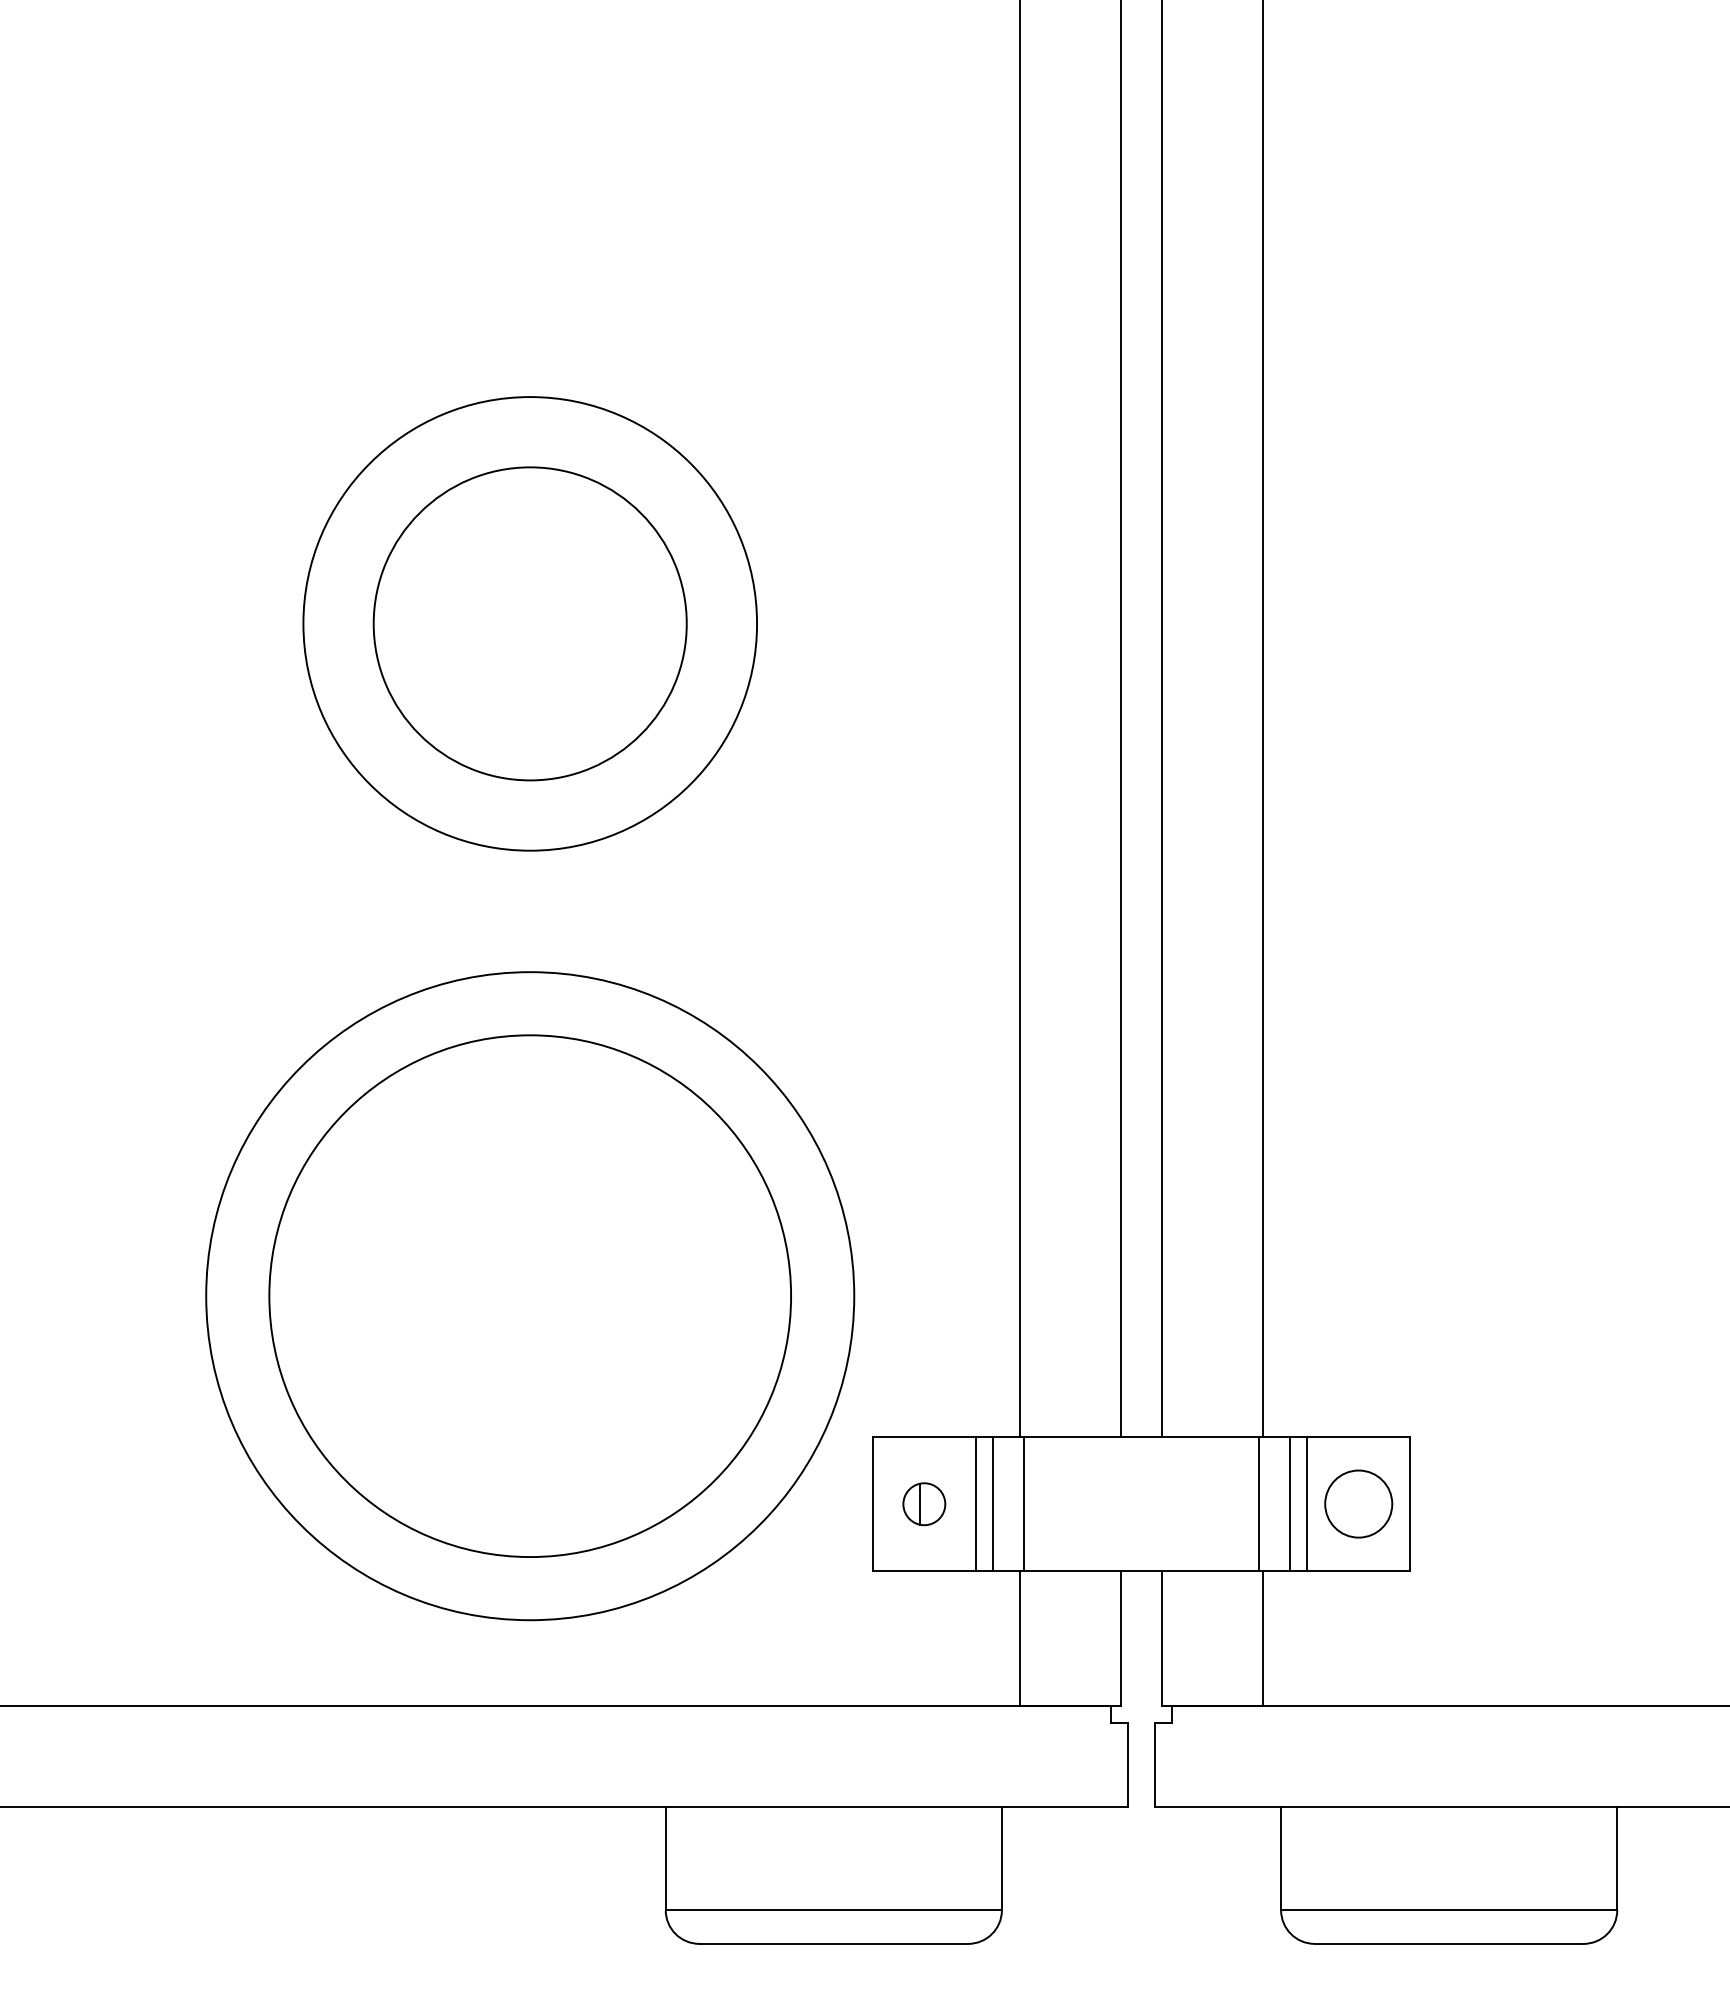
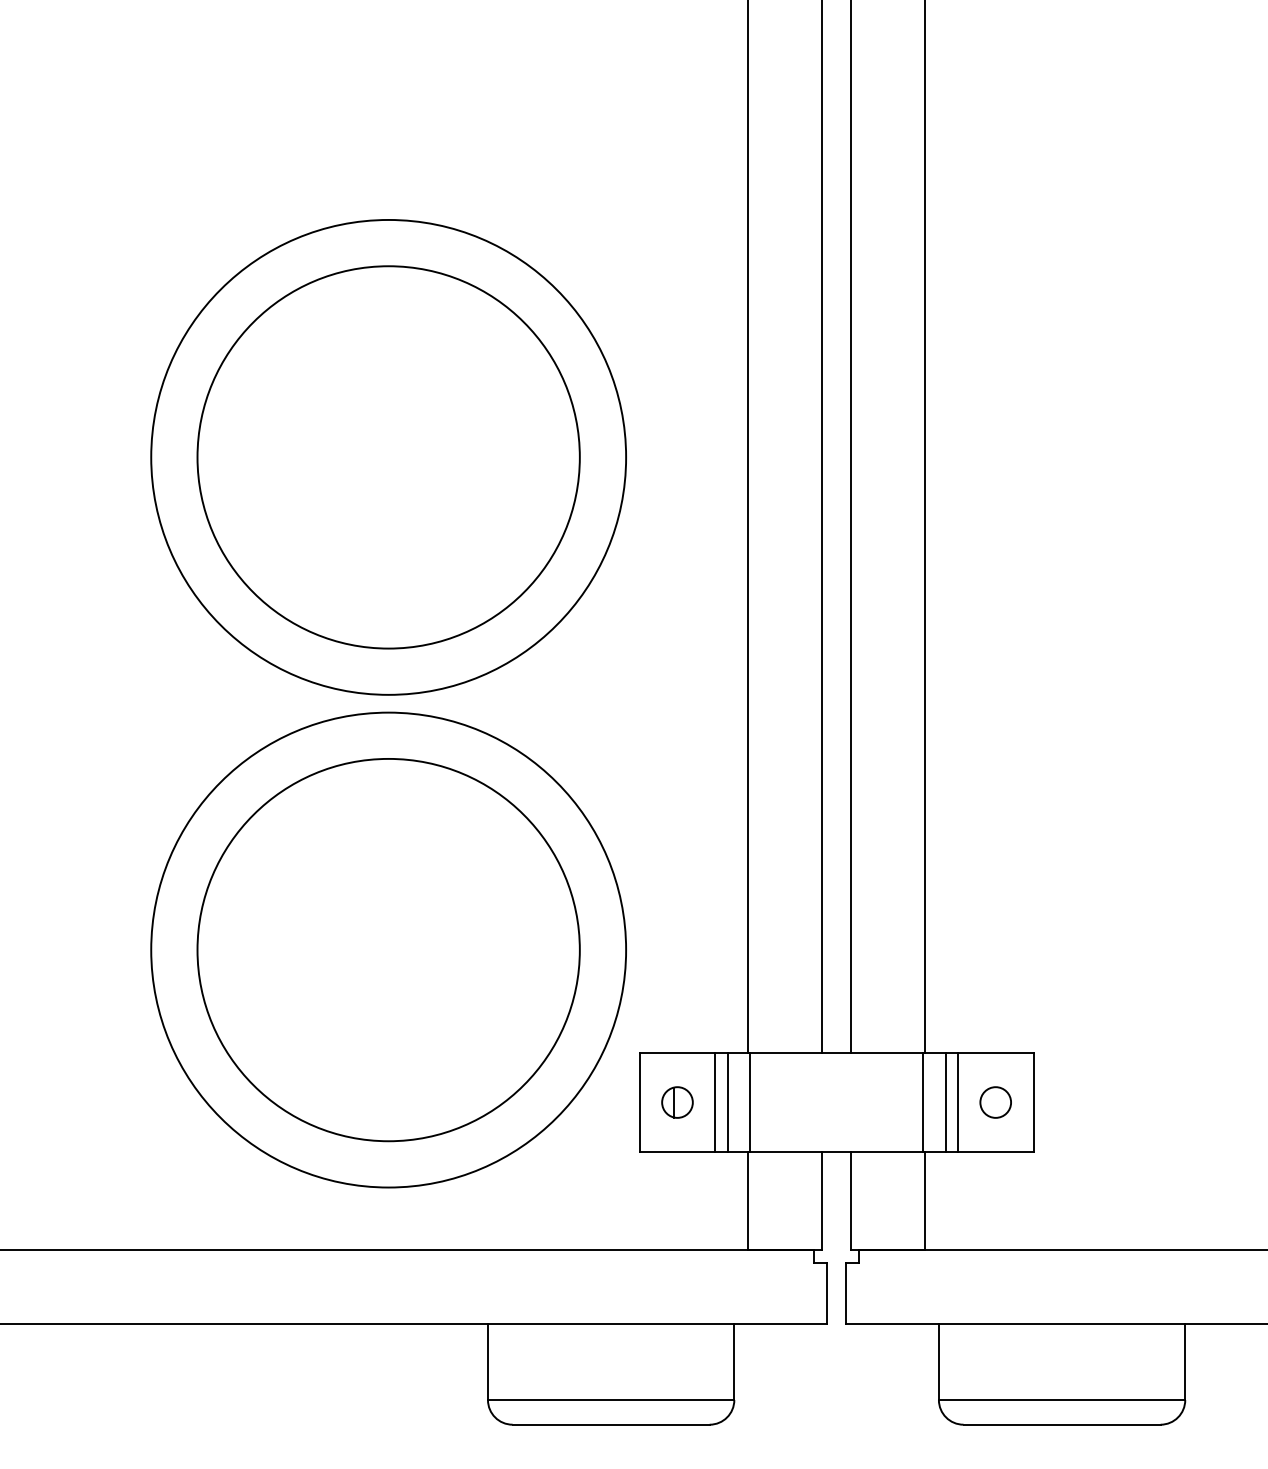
circle: (530, 623) -> (388, 457), size x1.43
circle: (530, 623) -> (388, 457), size x1.67
circle: (1358, 1504) -> (995, 1102), size x0.62

